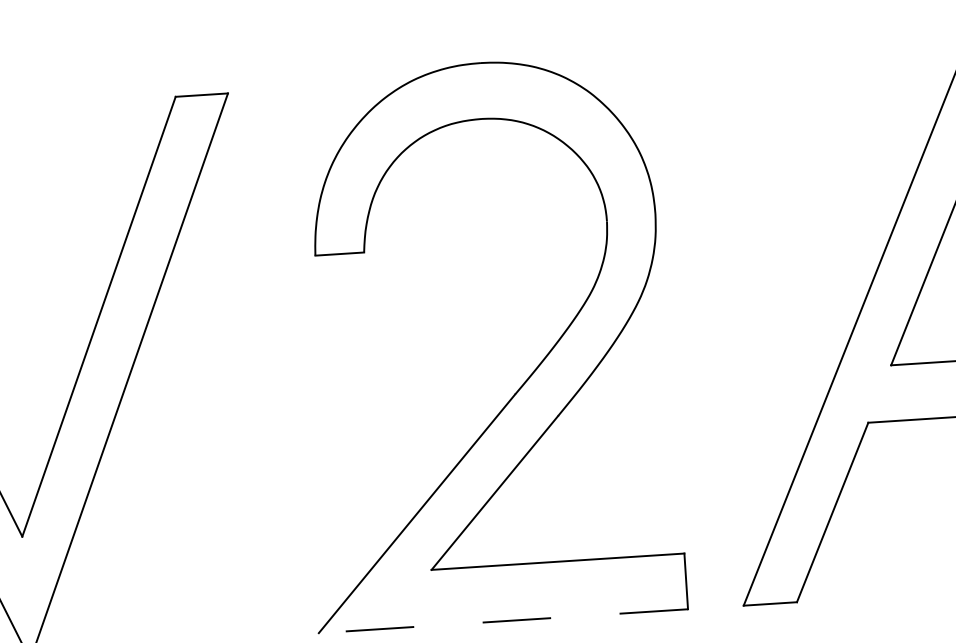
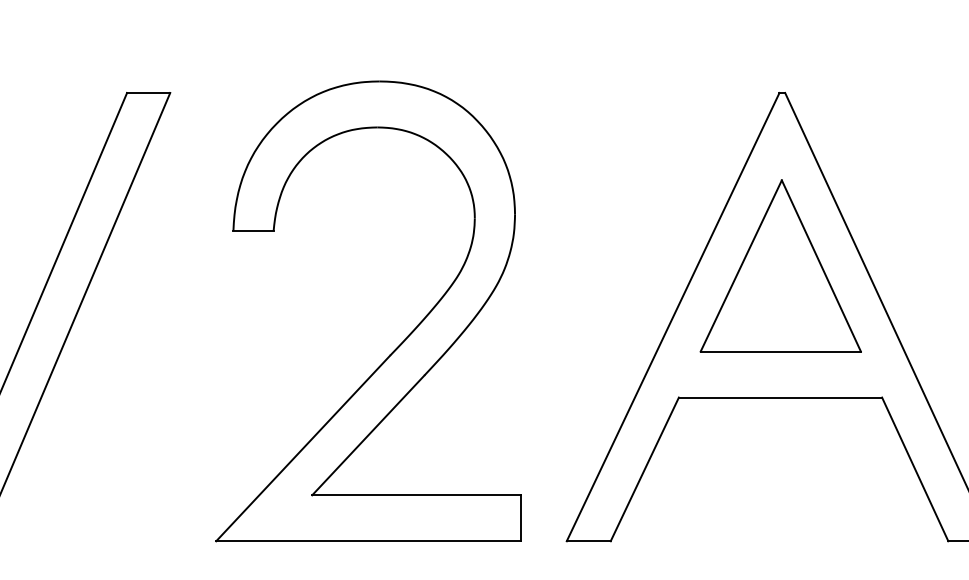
line: (503, 621) -> (368, 541), dashed -> solid

